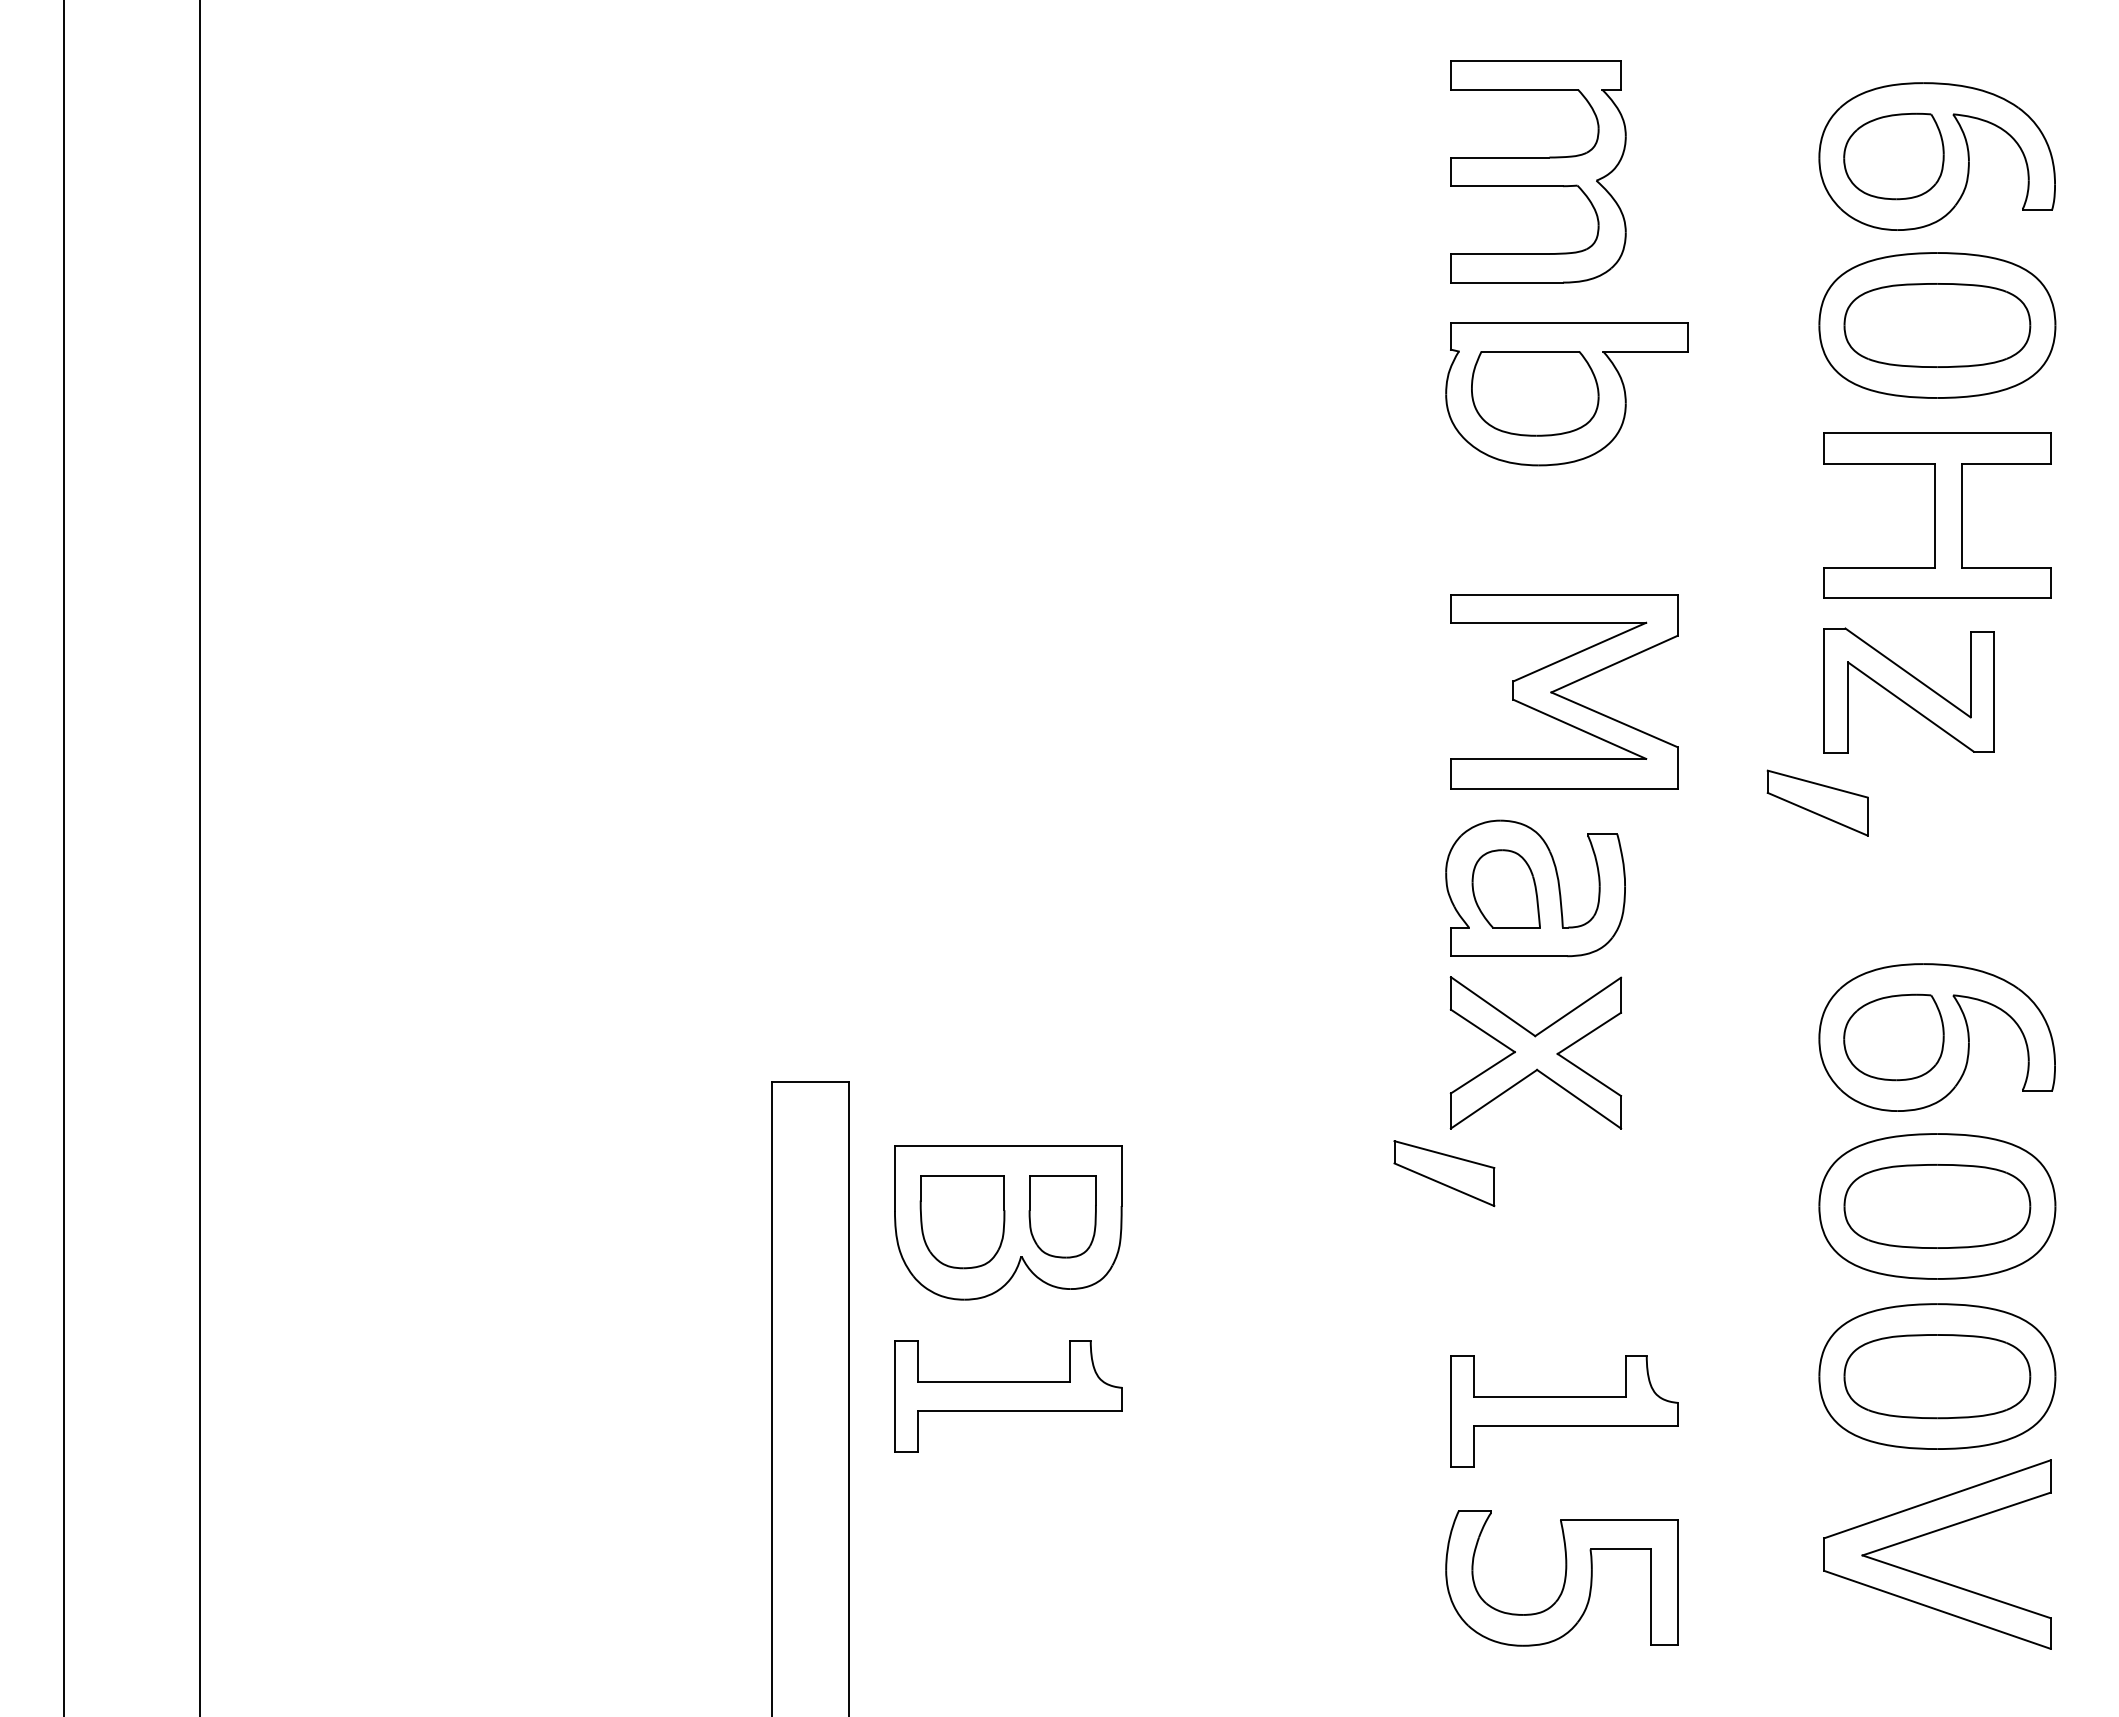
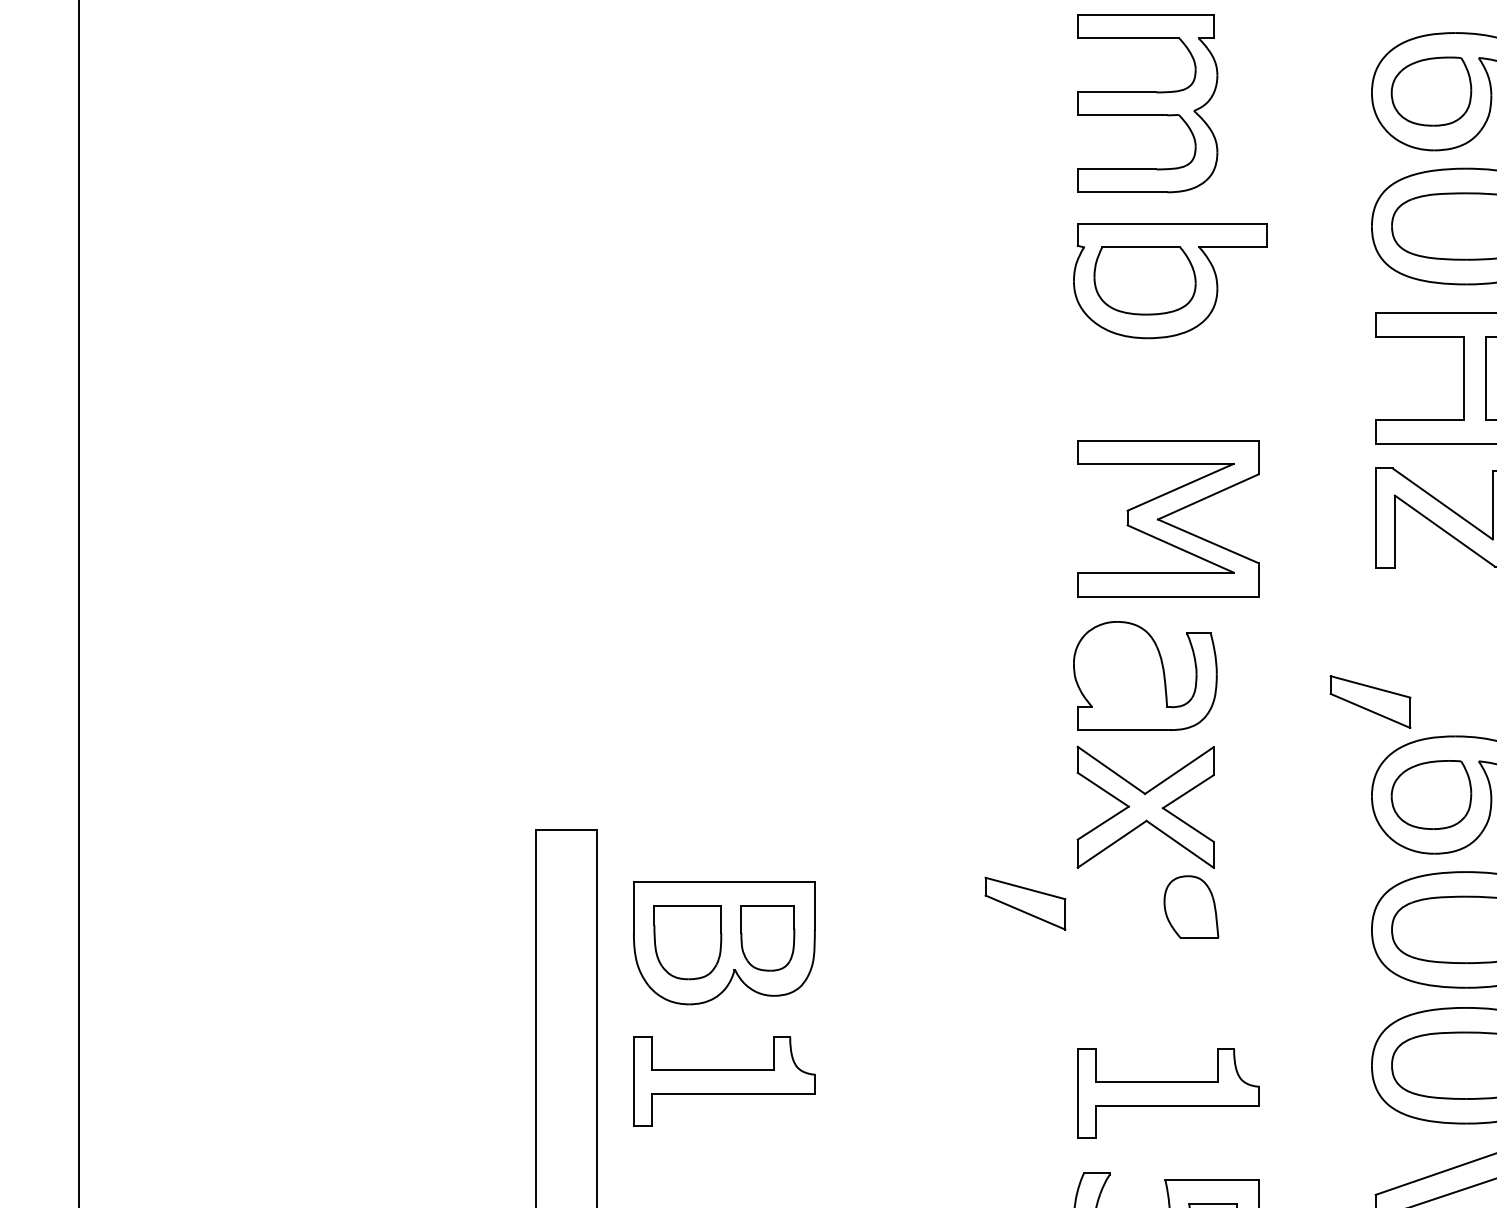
part: (1817, 802) -> (1370, 701), moved
part: (1505, 888) -> (1190, 906), moved
part: (1444, 1173) -> (1025, 903), moved

